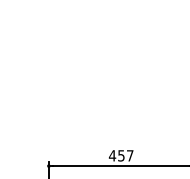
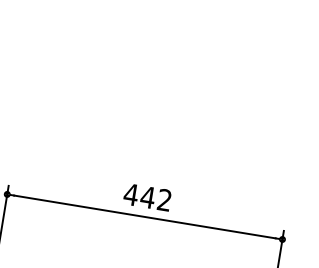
text: (125, 155) -> (155, 198), 457 -> 442

